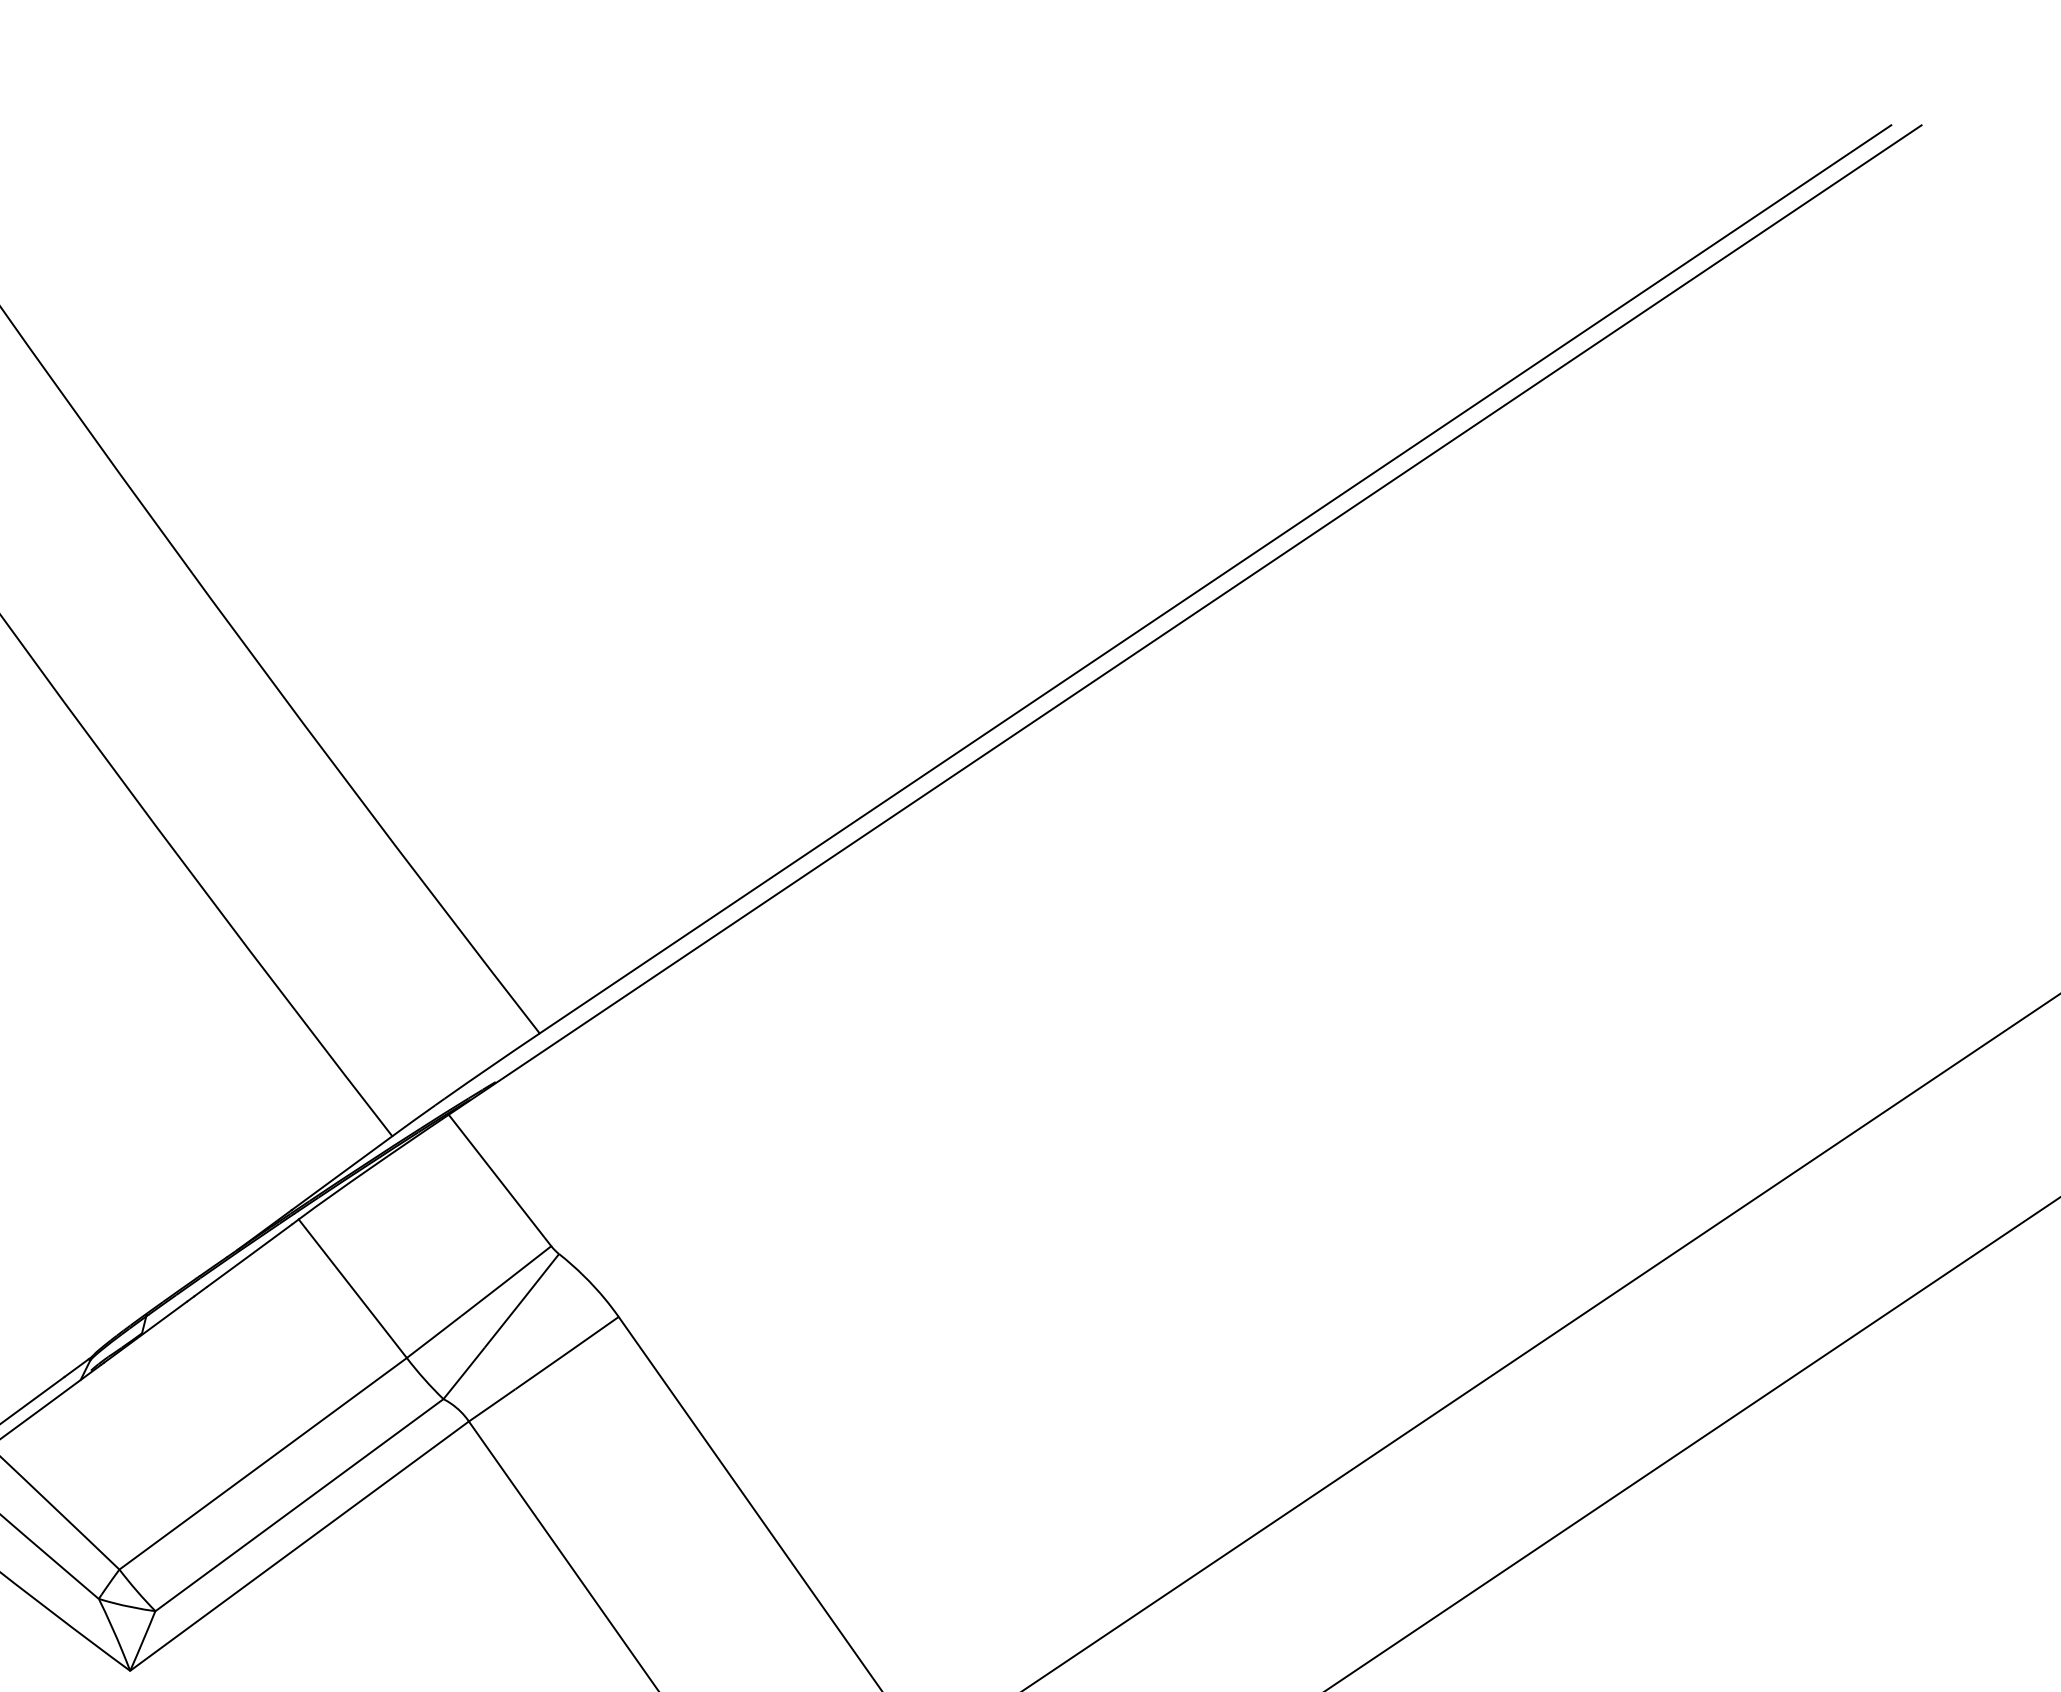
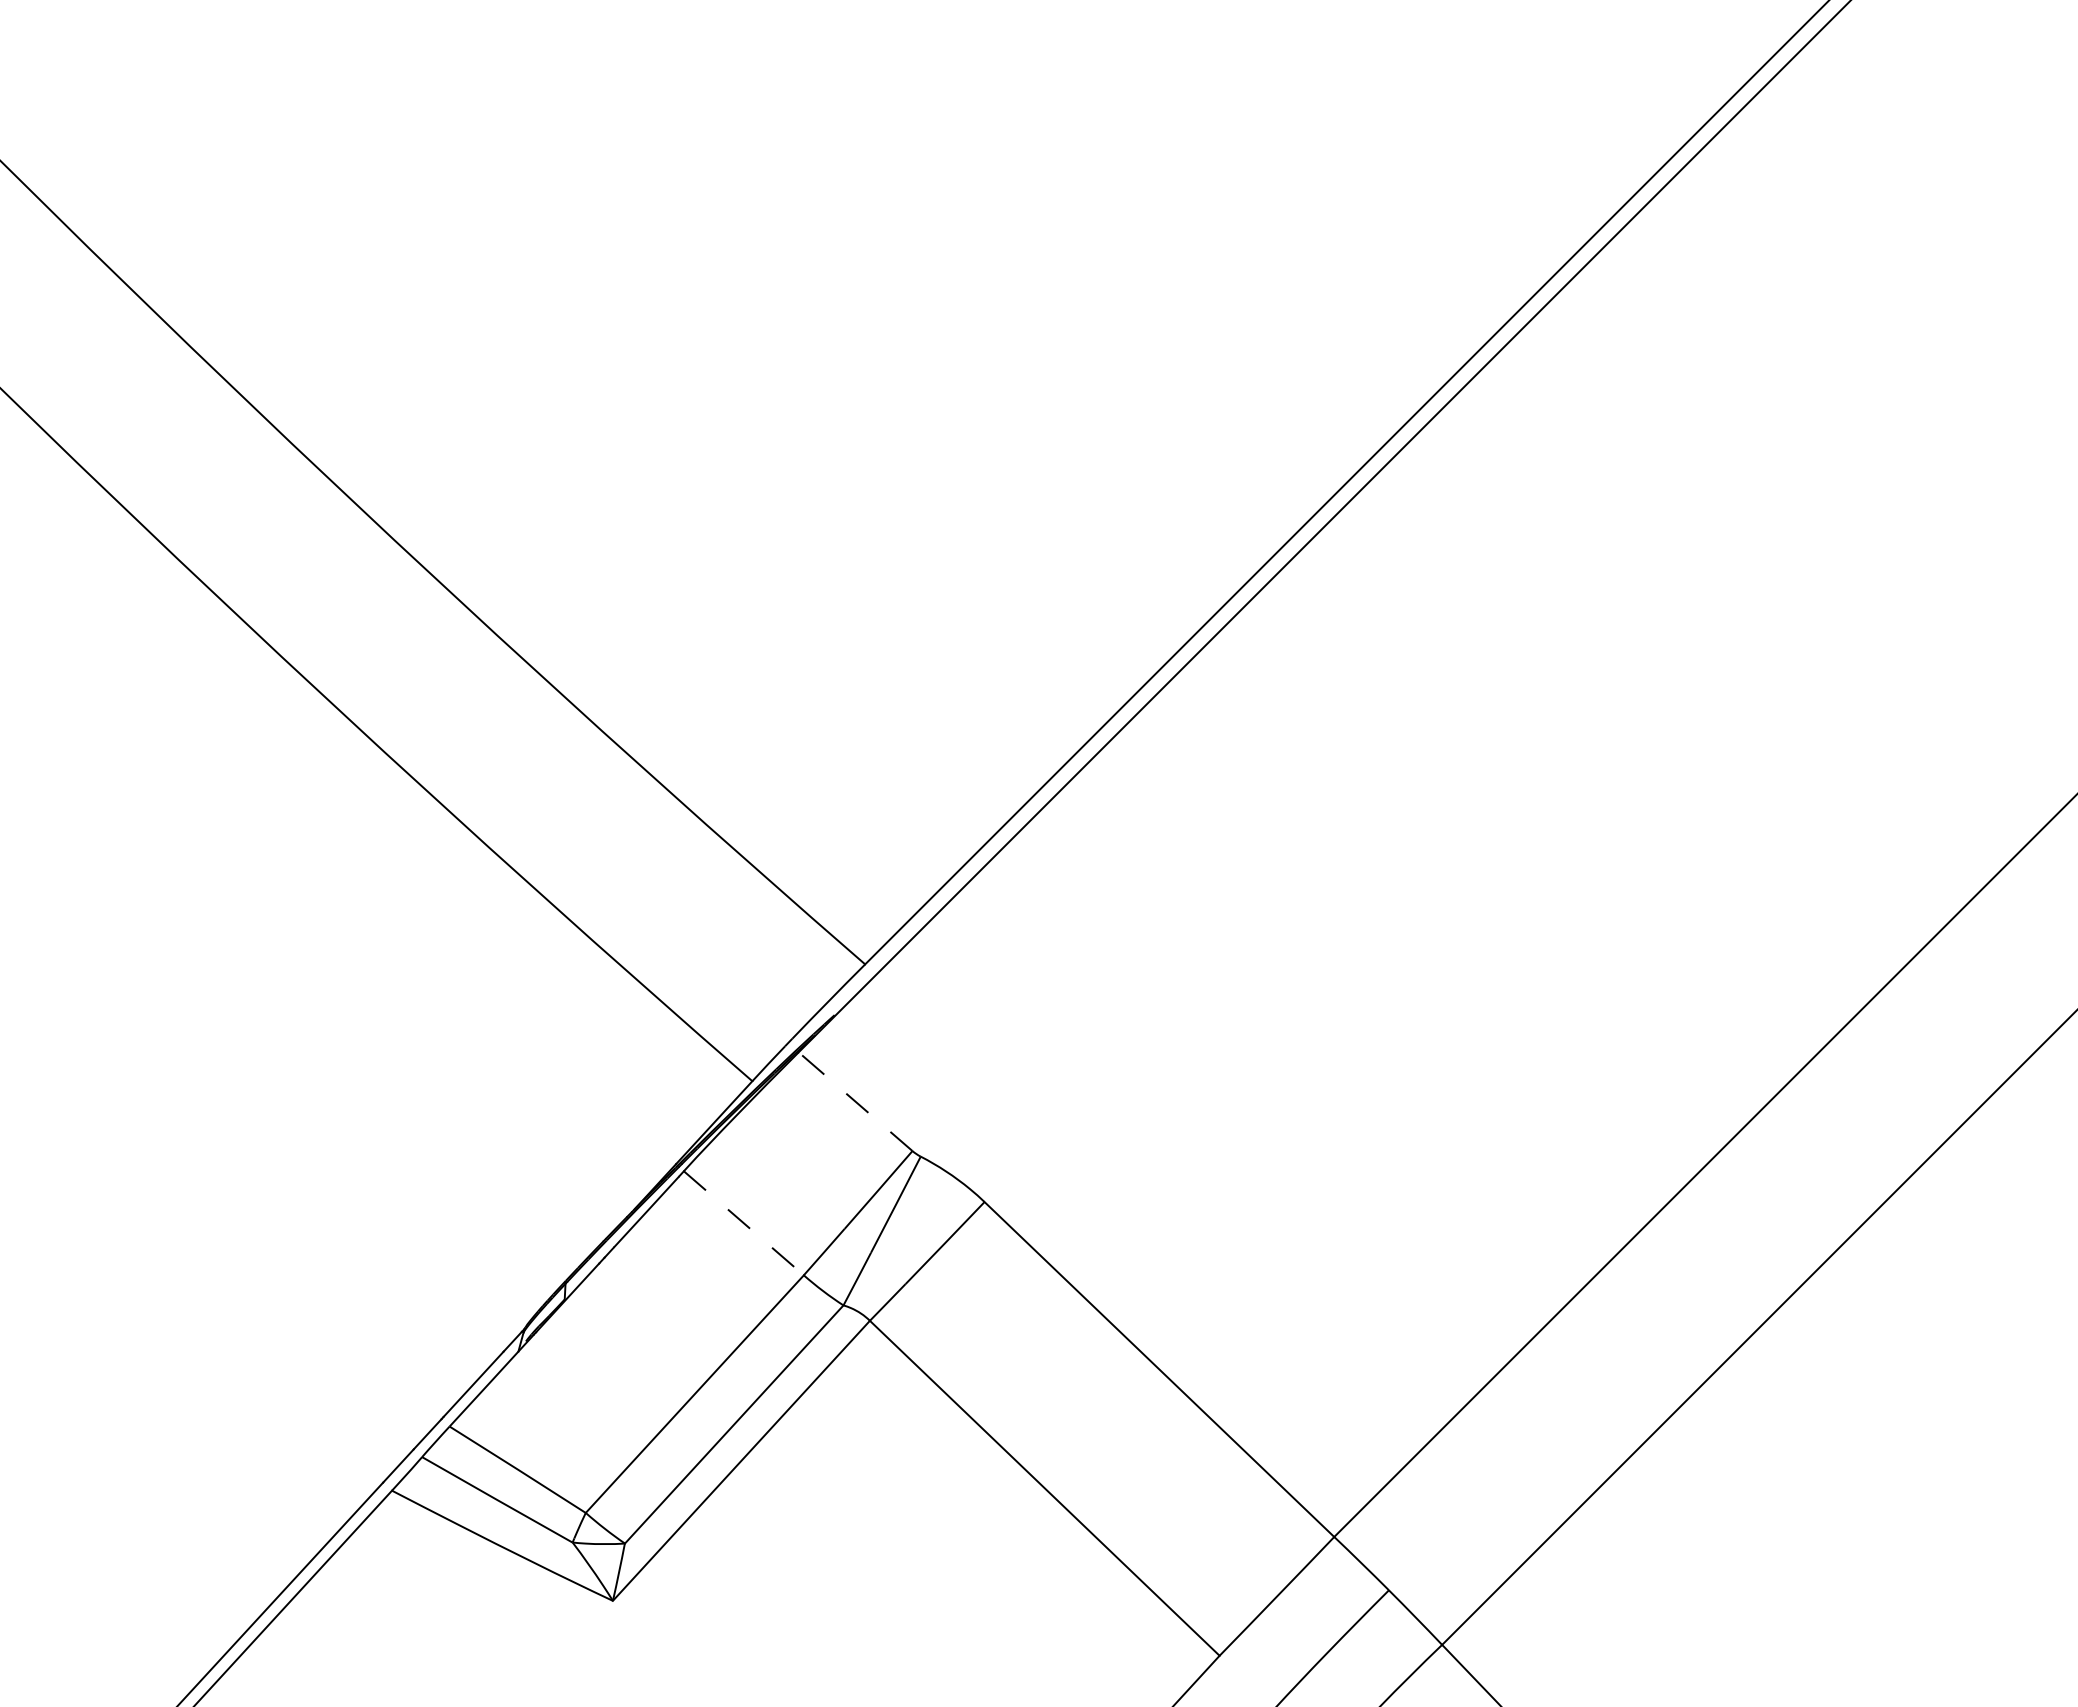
line: (499, 1180) -> (855, 1101), solid -> dashed
line: (353, 1289) -> (744, 1223), solid -> dashed

